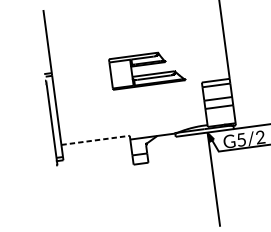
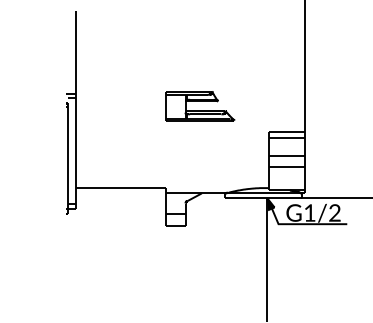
part: (147, 70) -> (200, 106), size x0.71
text: (241, 139) -> (309, 212), G5/2 -> G1/2
line: (95, 140) -> (121, 188), dashed -> solid

